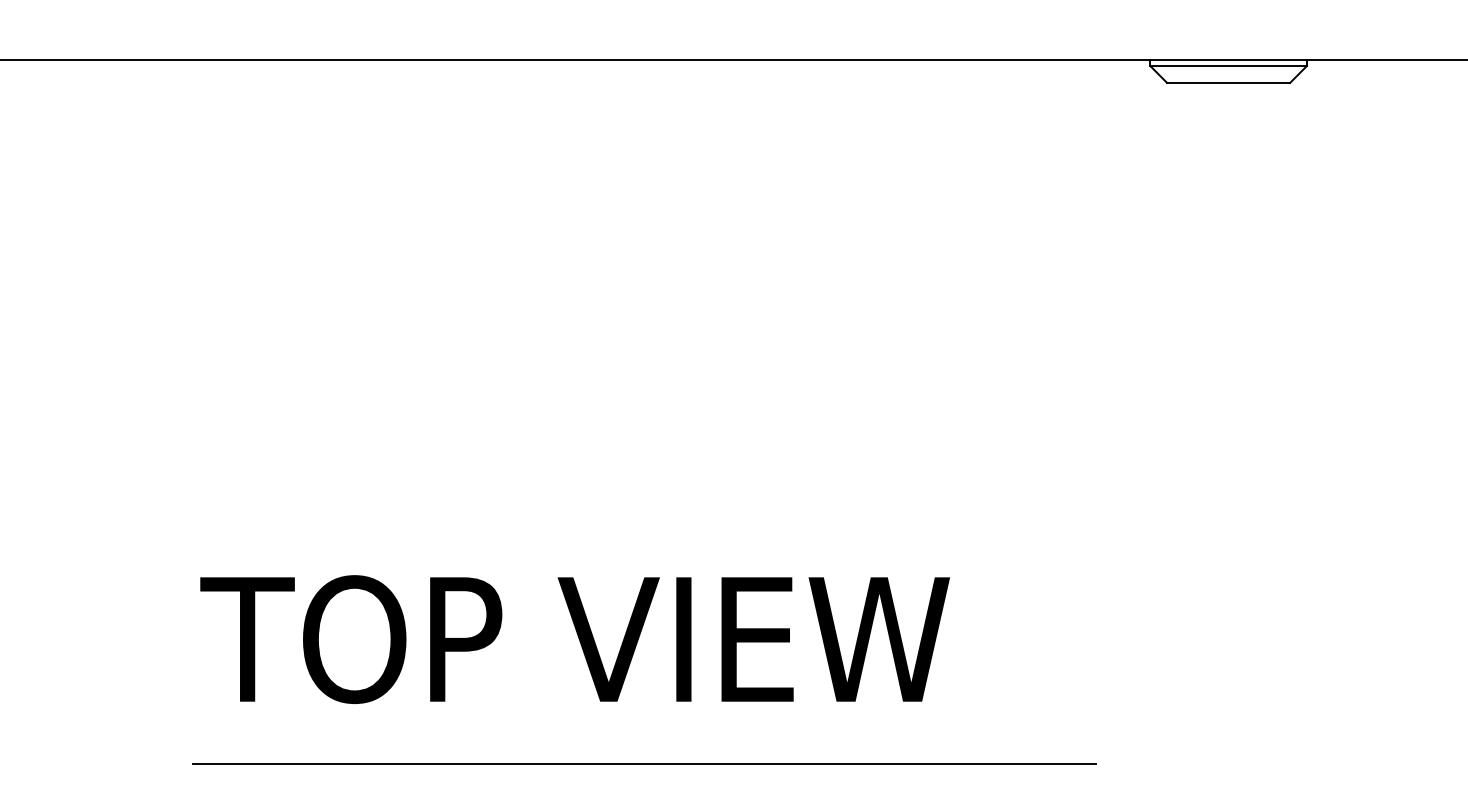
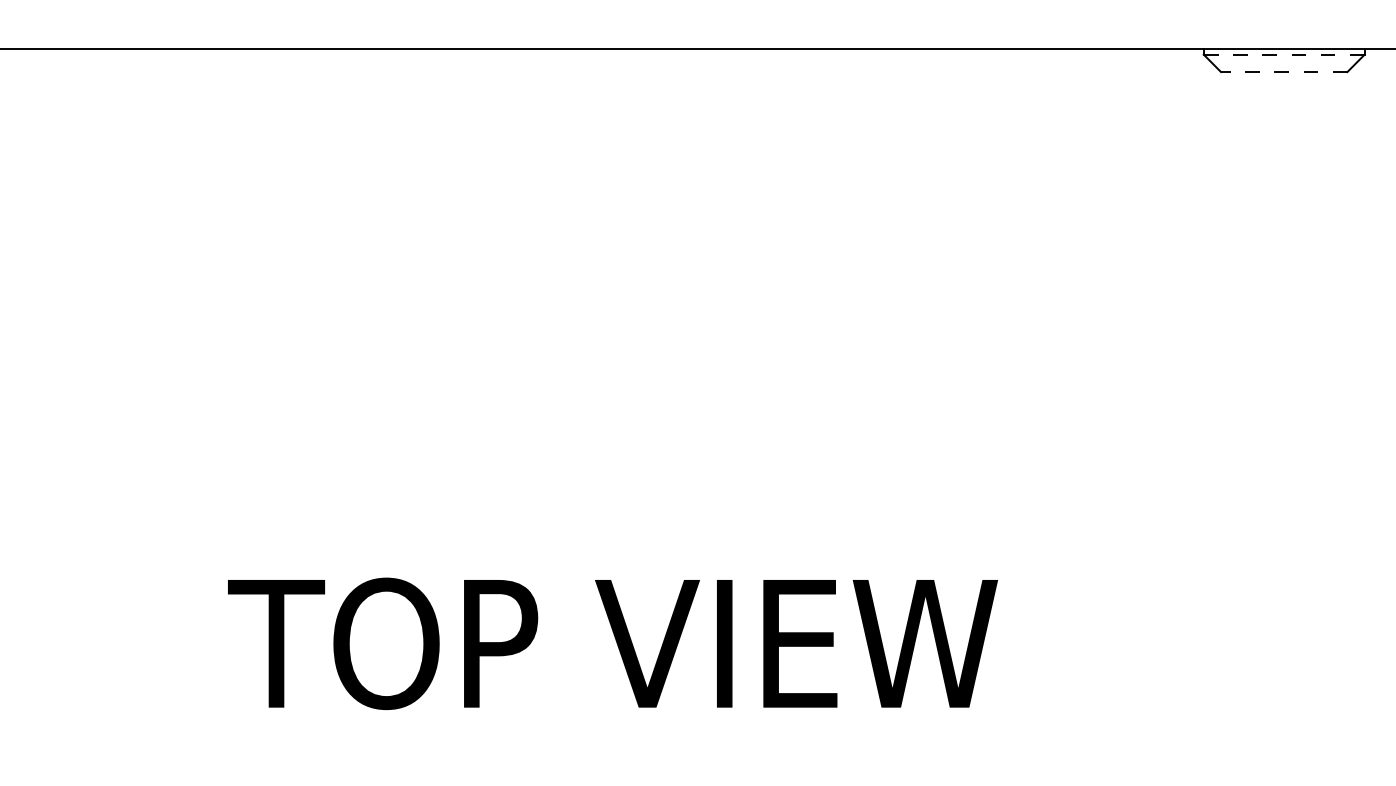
line: (1228, 66) -> (1284, 55), solid -> dashed
line: (1228, 82) -> (1284, 71), solid -> dashed
line: (644, 763) -> (684, 771), removed

